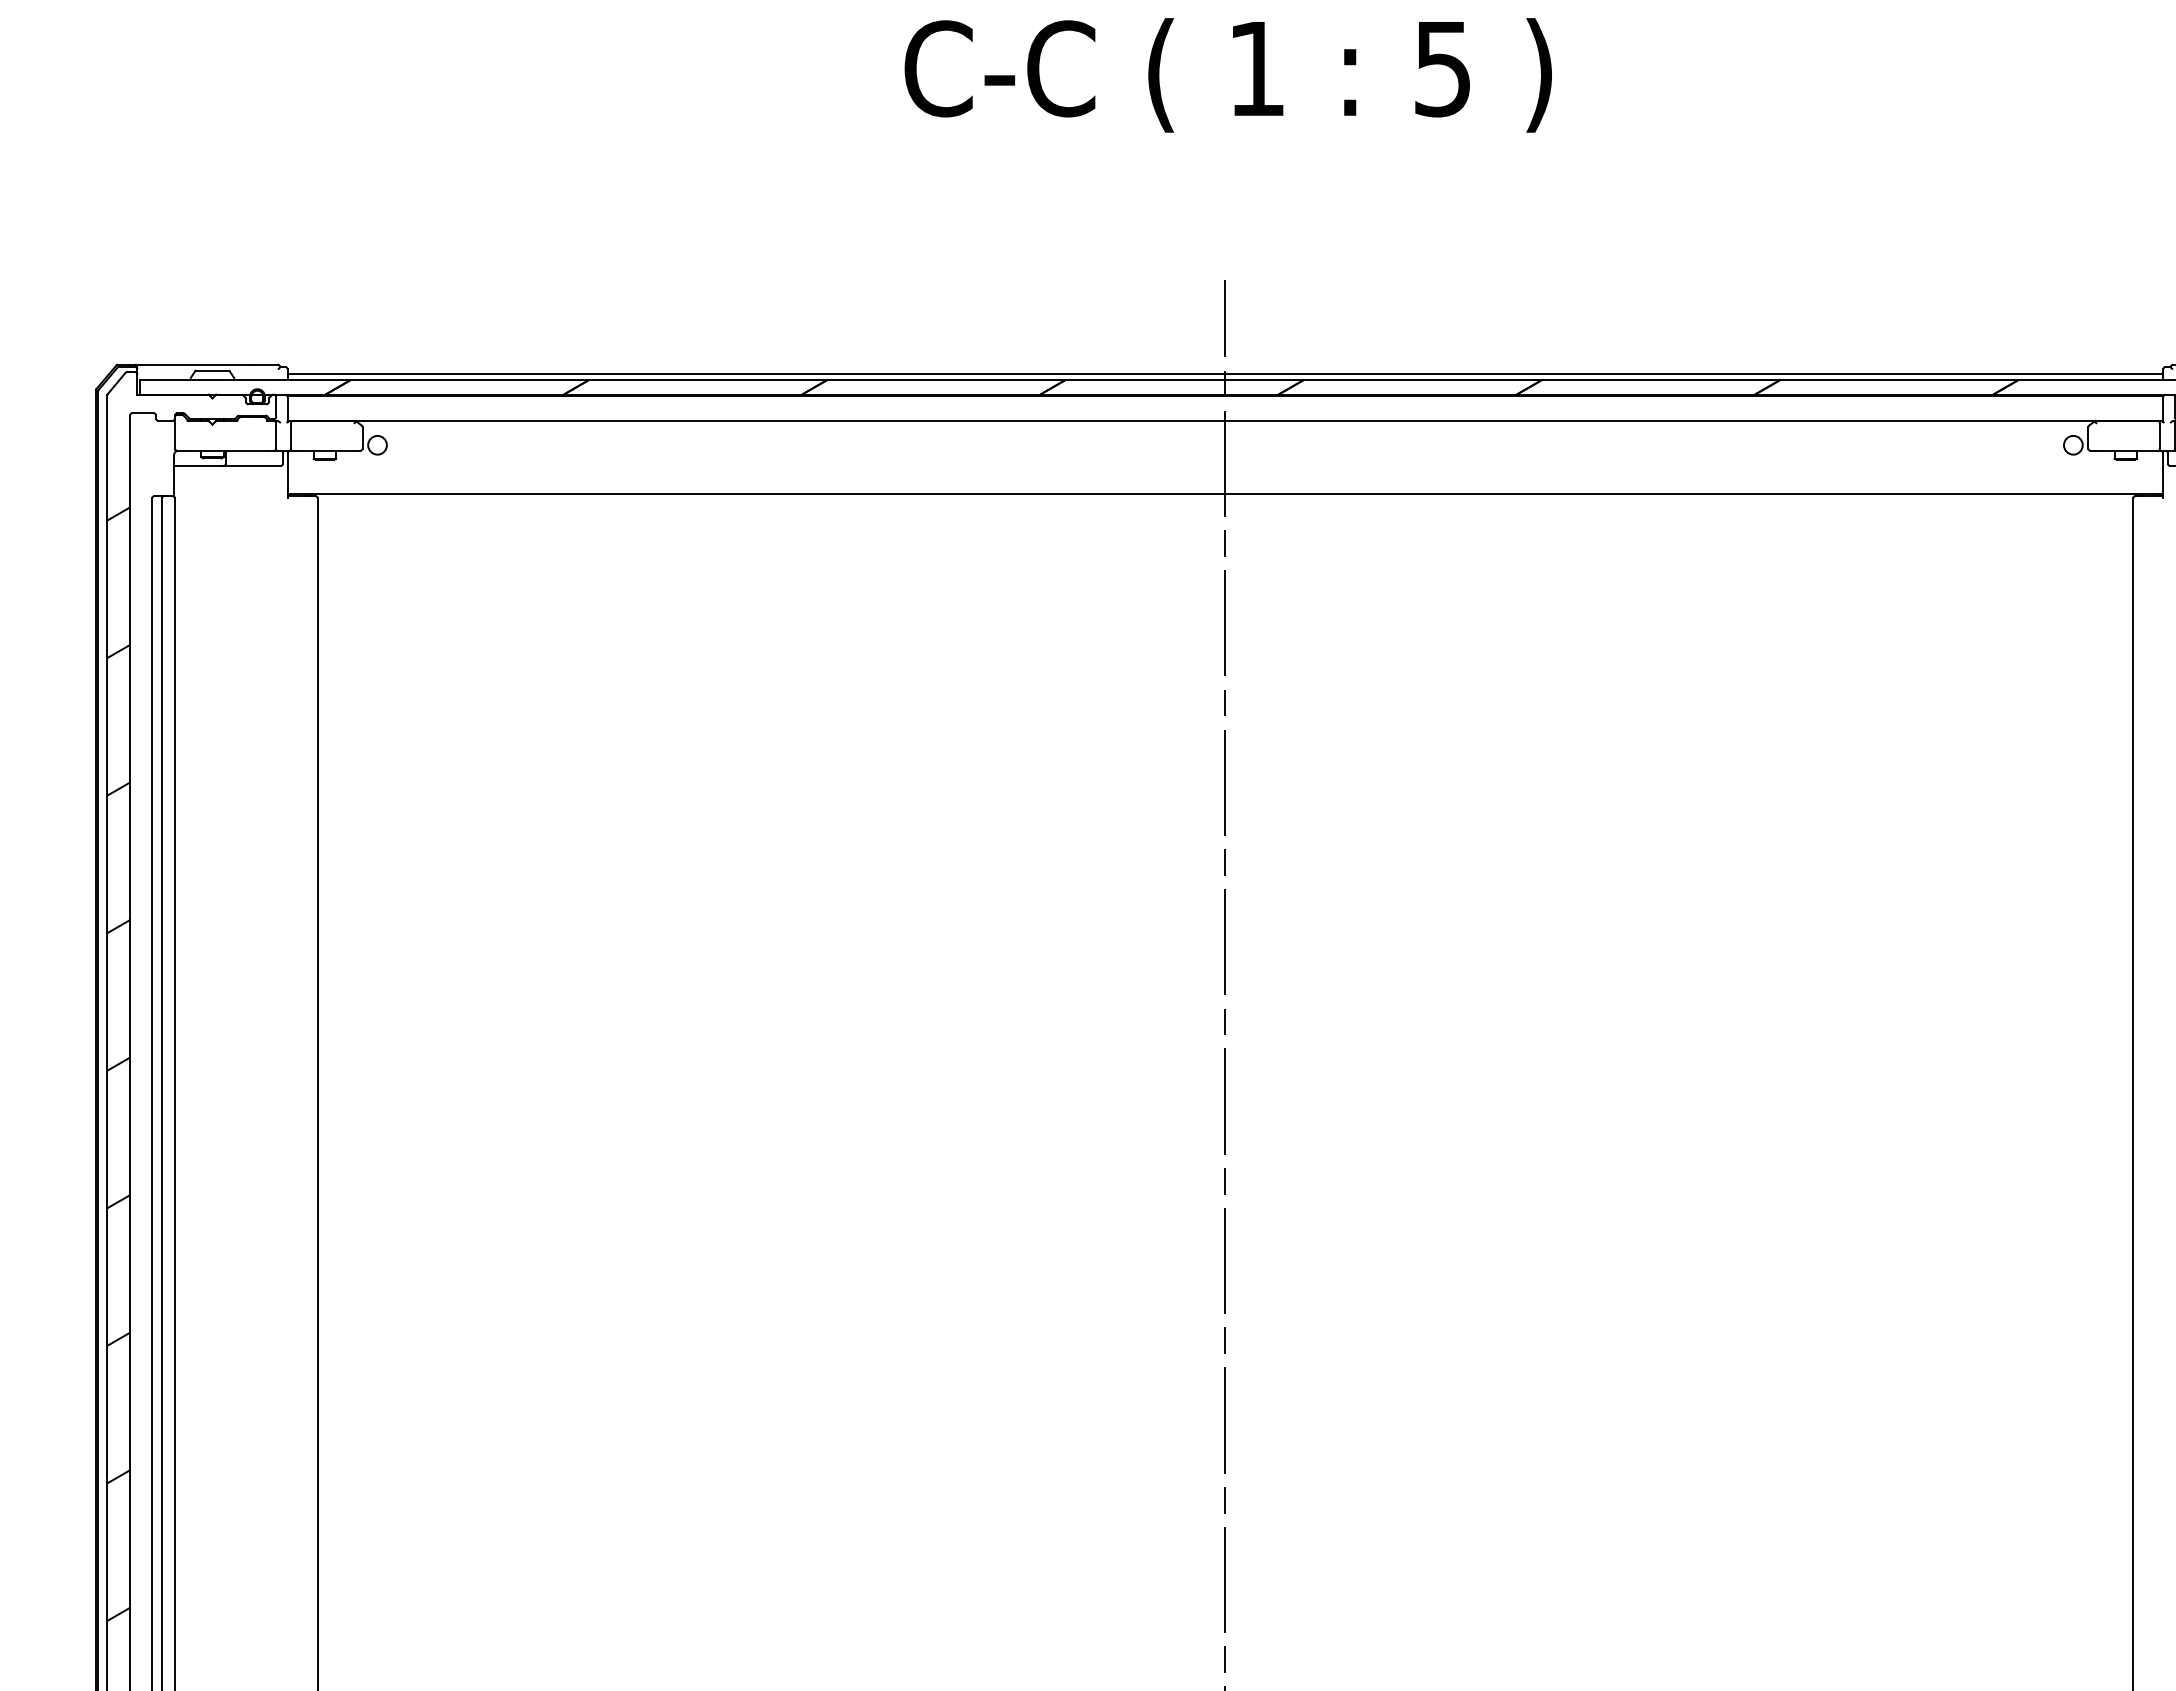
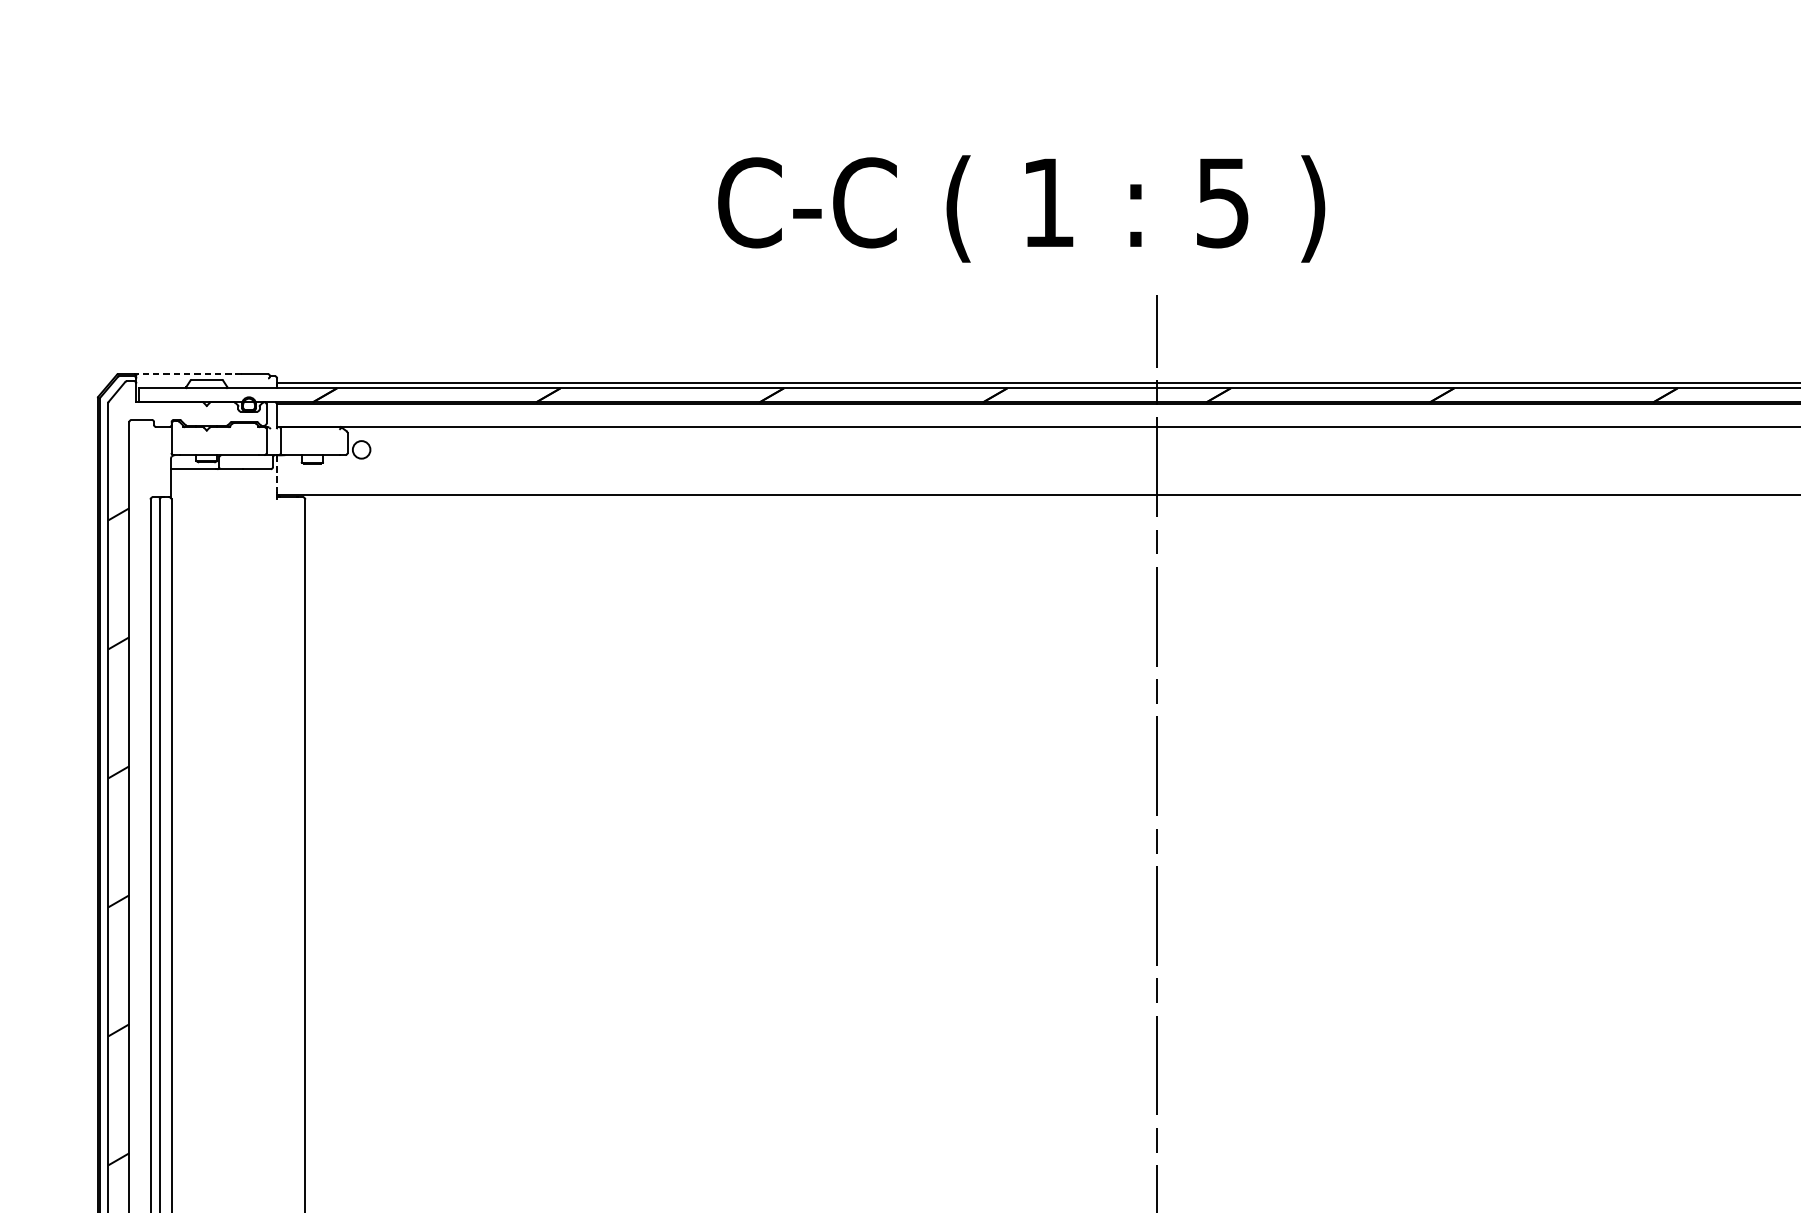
text: (1227, 75) -> (1020, 209), moved
line: (192, 364) -> (188, 374), solid -> dashed
line: (287, 471) -> (277, 474), solid -> dashed

